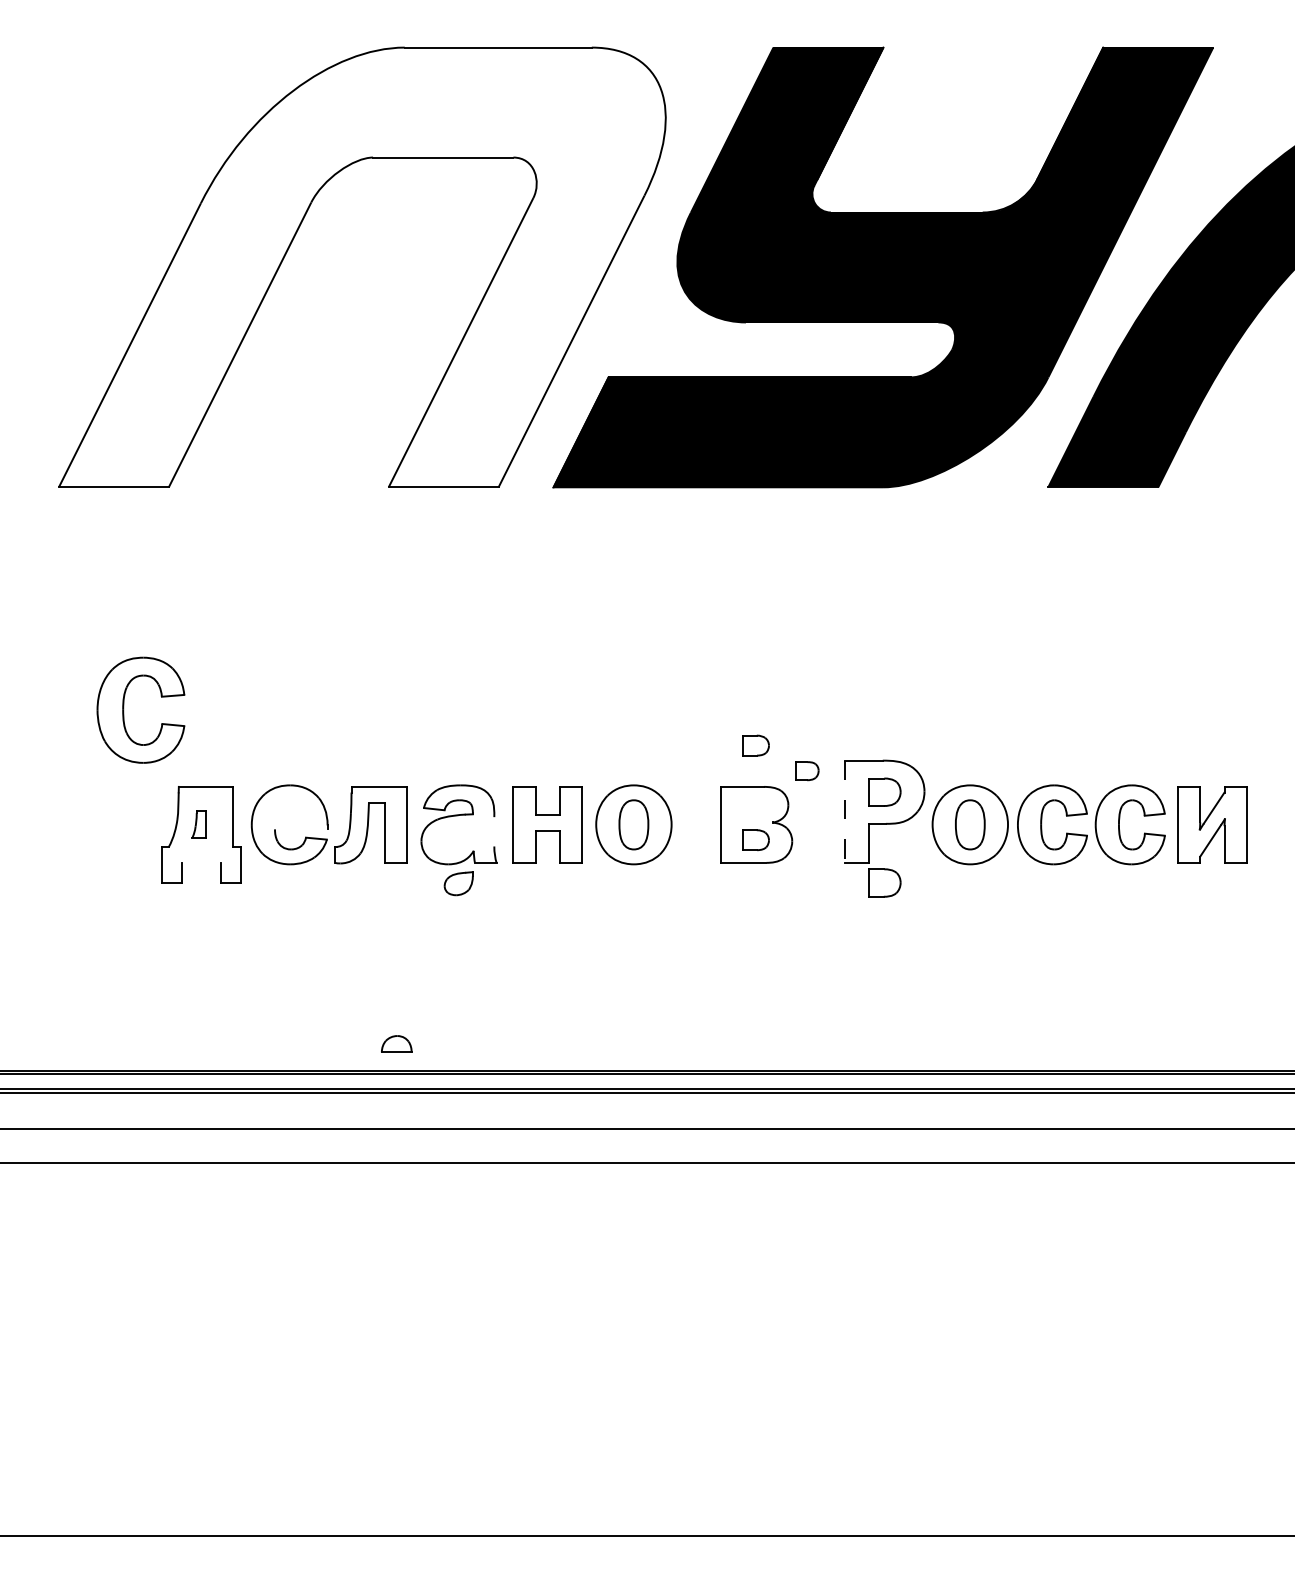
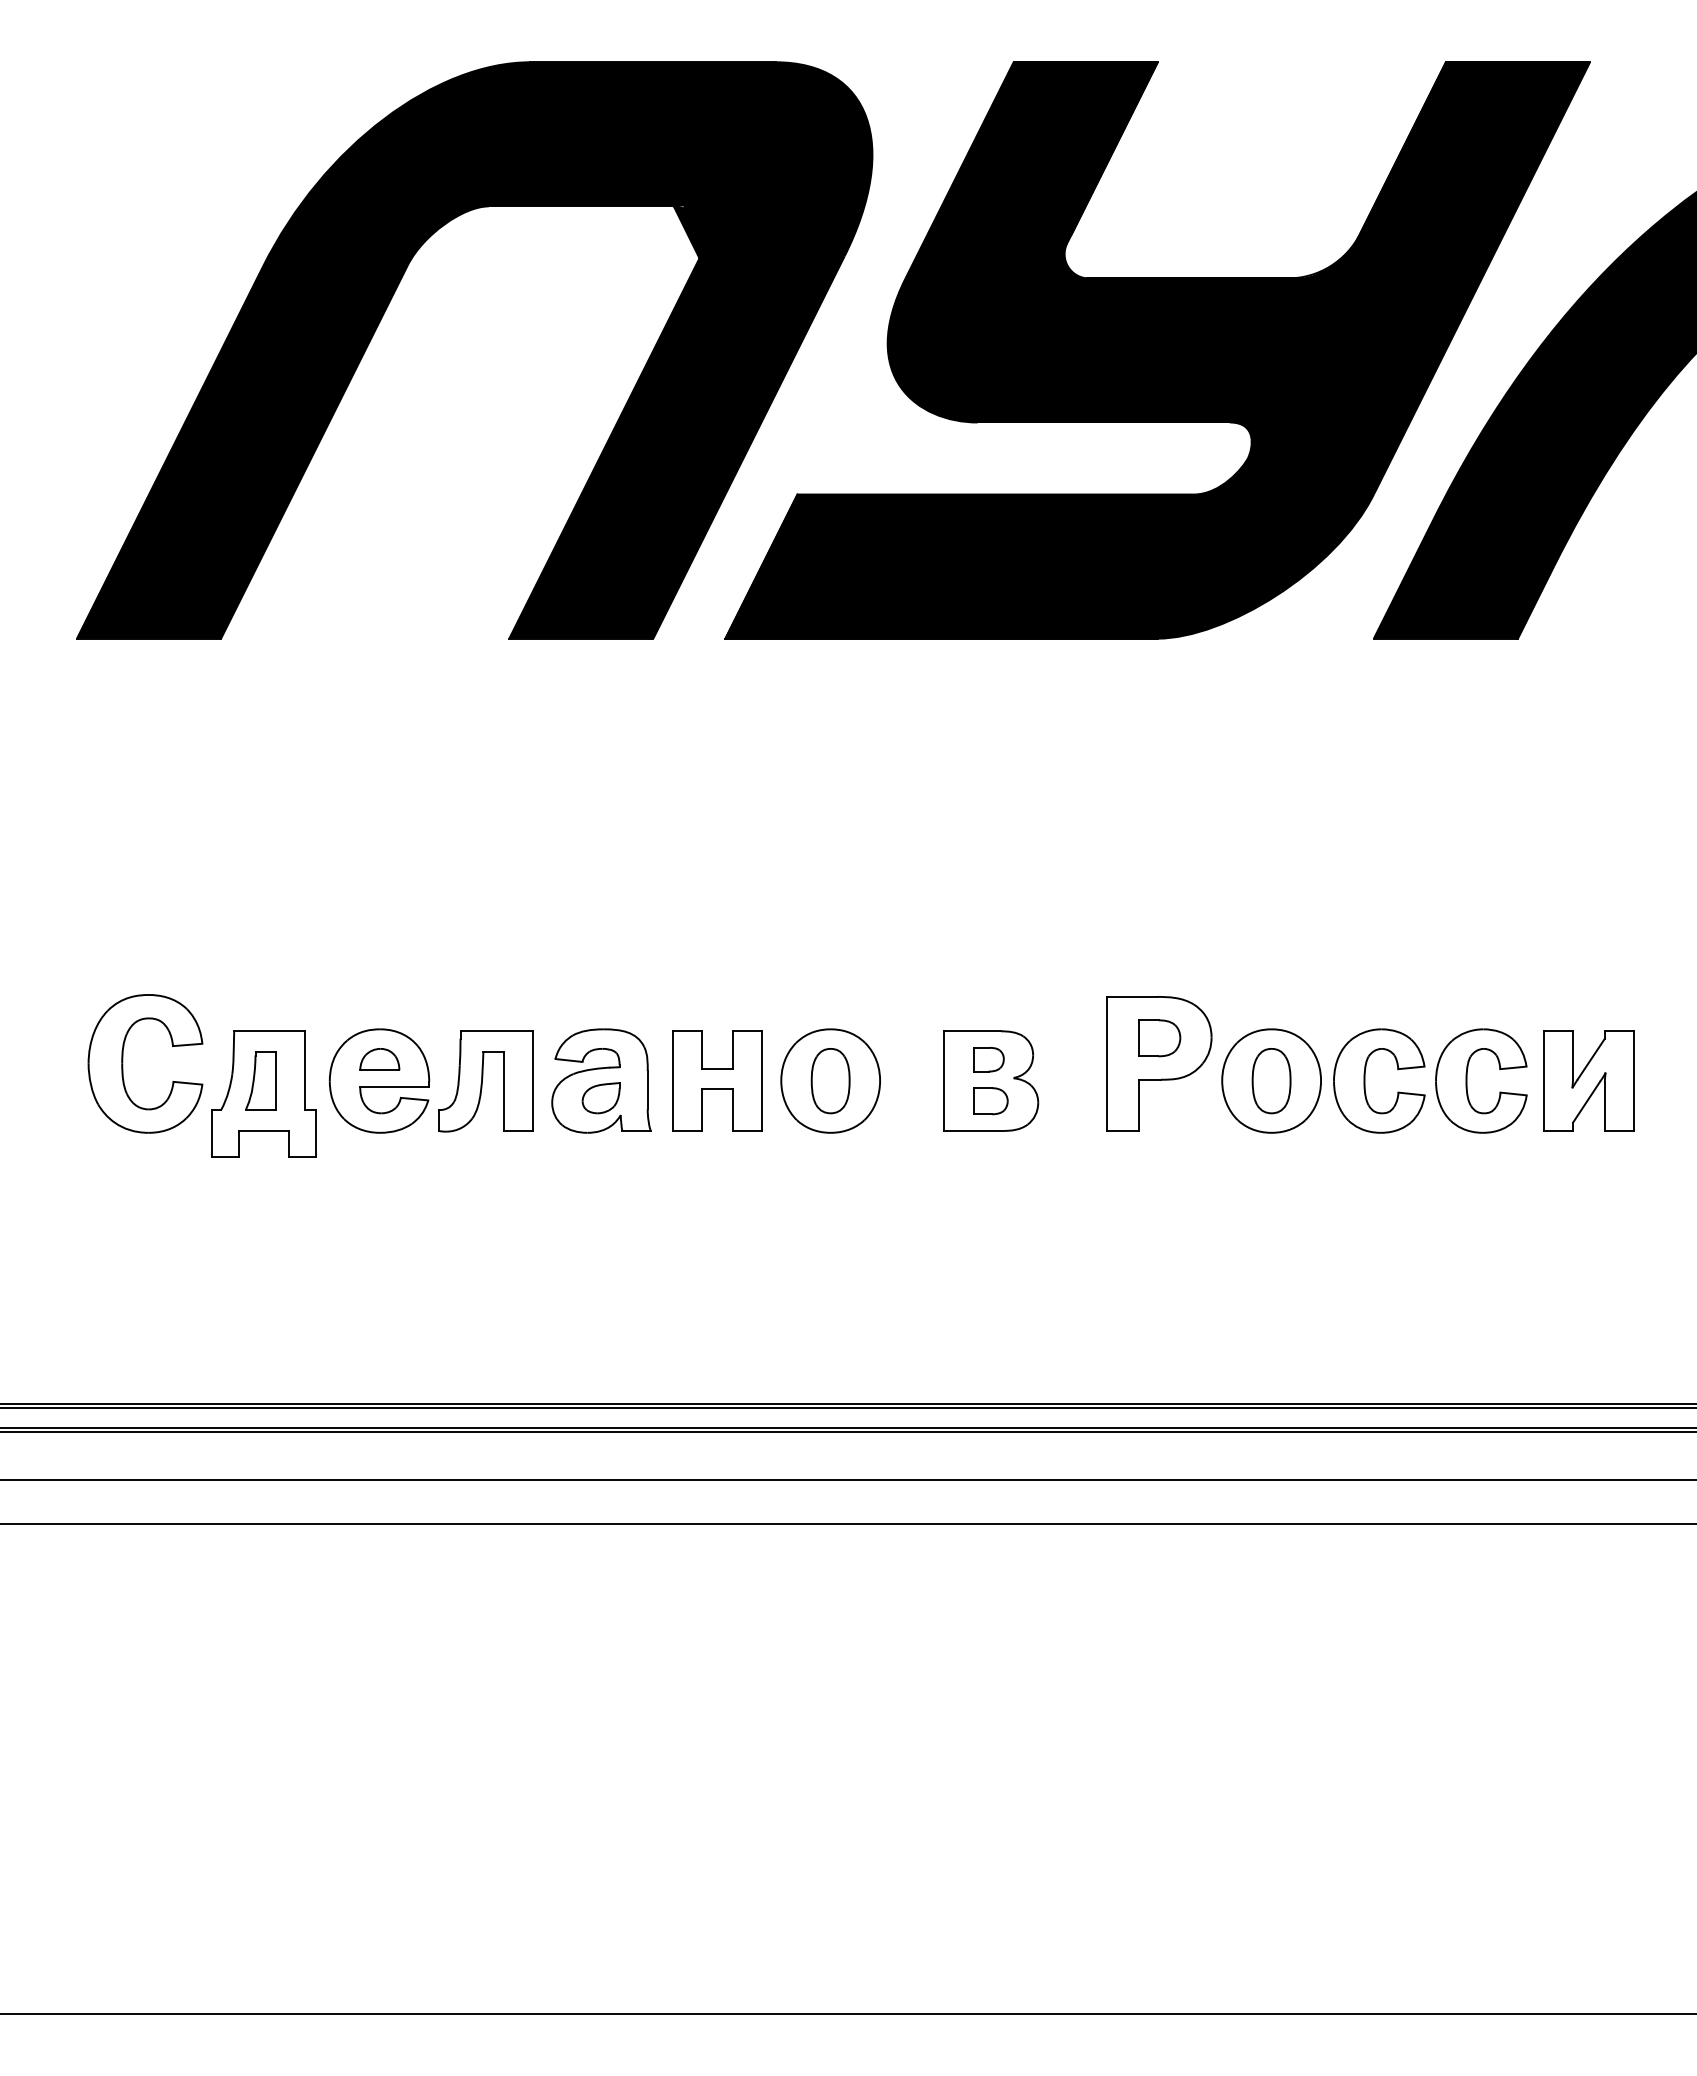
fill: (362, 267) -> (474, 350), added
part: (124, 709) -> (123, 1063), moved
part: (755, 745) -> (990, 977), removed
part: (806, 771) -> (988, 1059), moved
line: (845, 811) -> (1107, 1063), dashed -> solid
part: (198, 824) -> (260, 1080), size x1.67
line: (301, 829) -> (394, 1086), added
line: (494, 831) -> (647, 1089), added
line: (201, 862) -> (263, 1130), added
part: (458, 883) -> (600, 1098), moved
part: (884, 883) -> (1159, 1157), removed
part: (396, 1044) -> (379, 1059), moved

